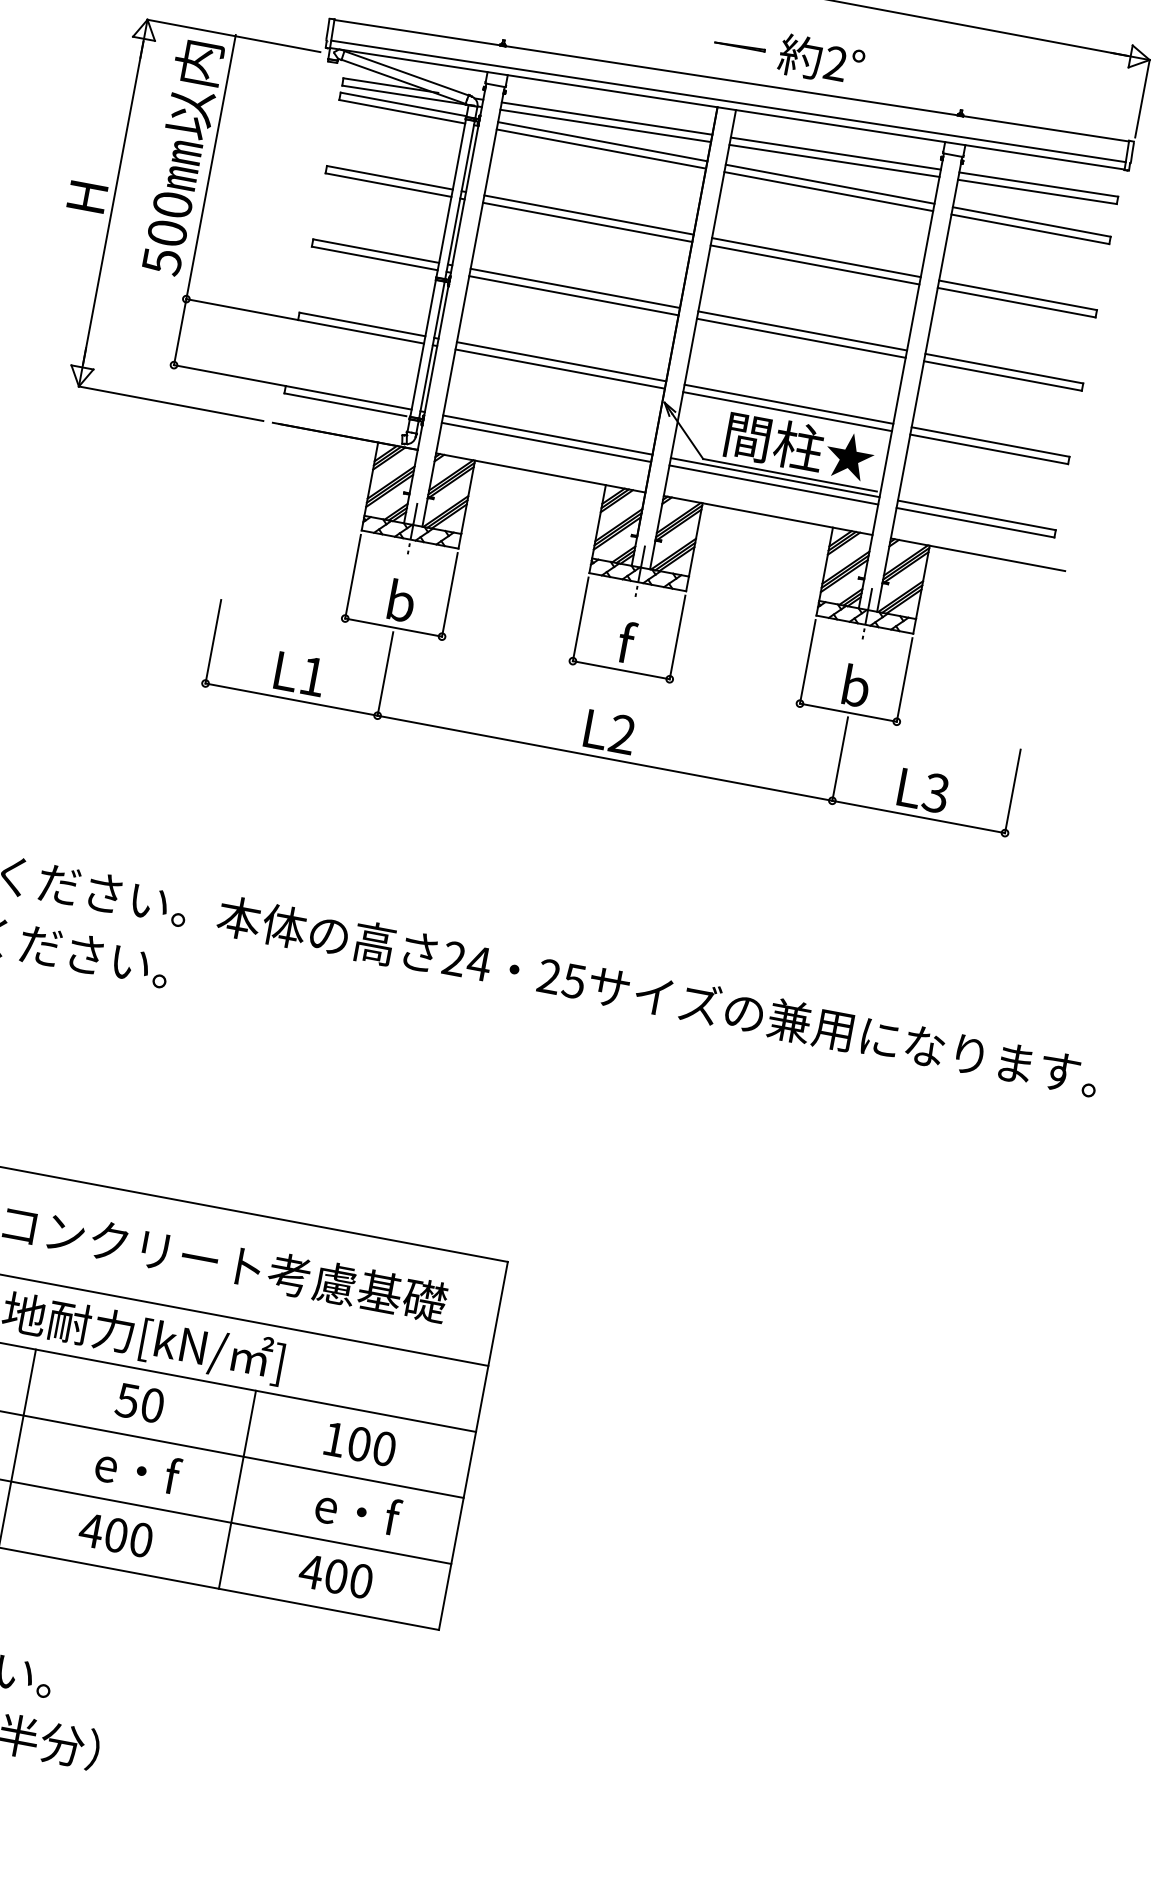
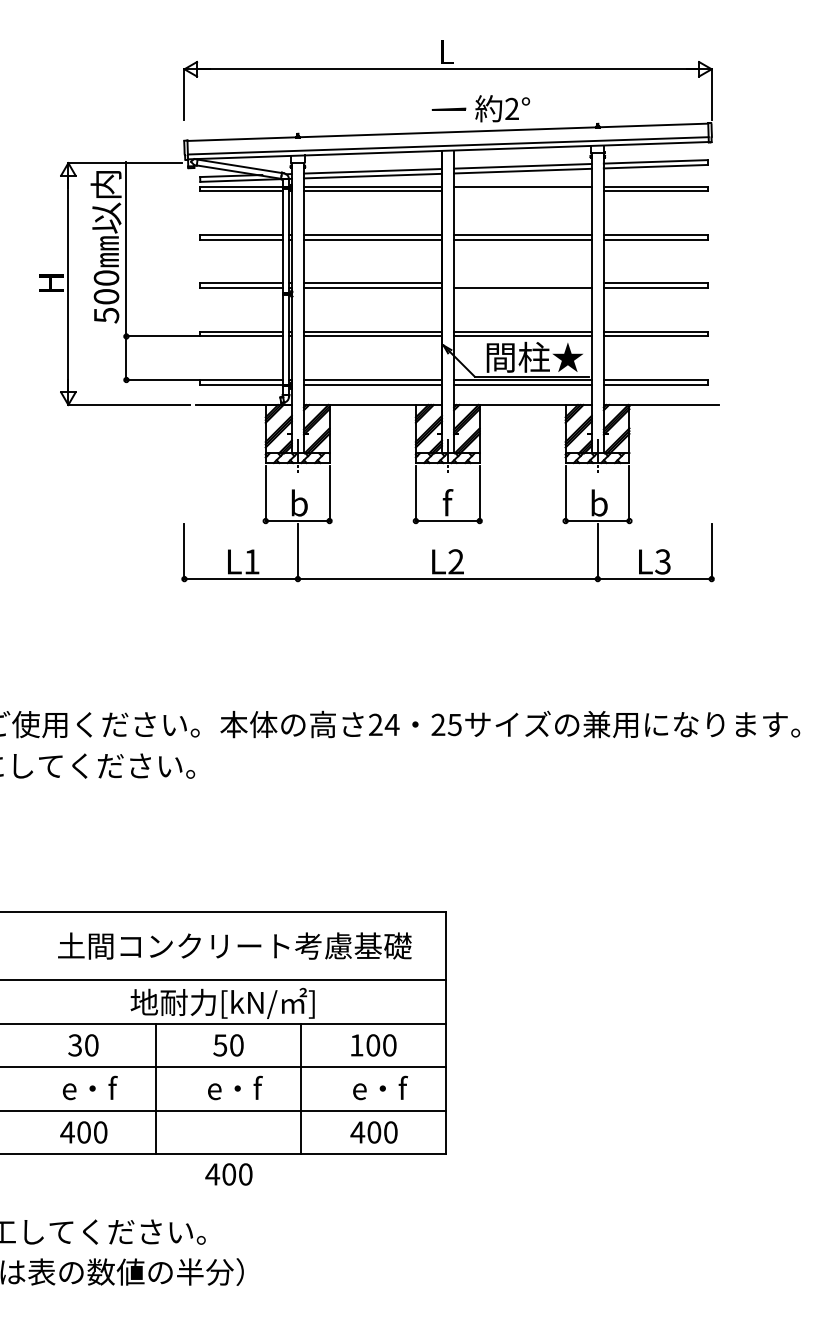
line: (828, 191) -> (522, 191), removed
line: (802, 331) -> (522, 283), removed
text: (115, 1535) -> (228, 1174), moved

